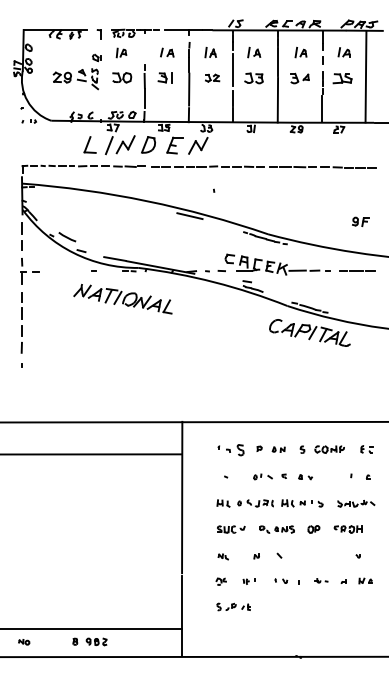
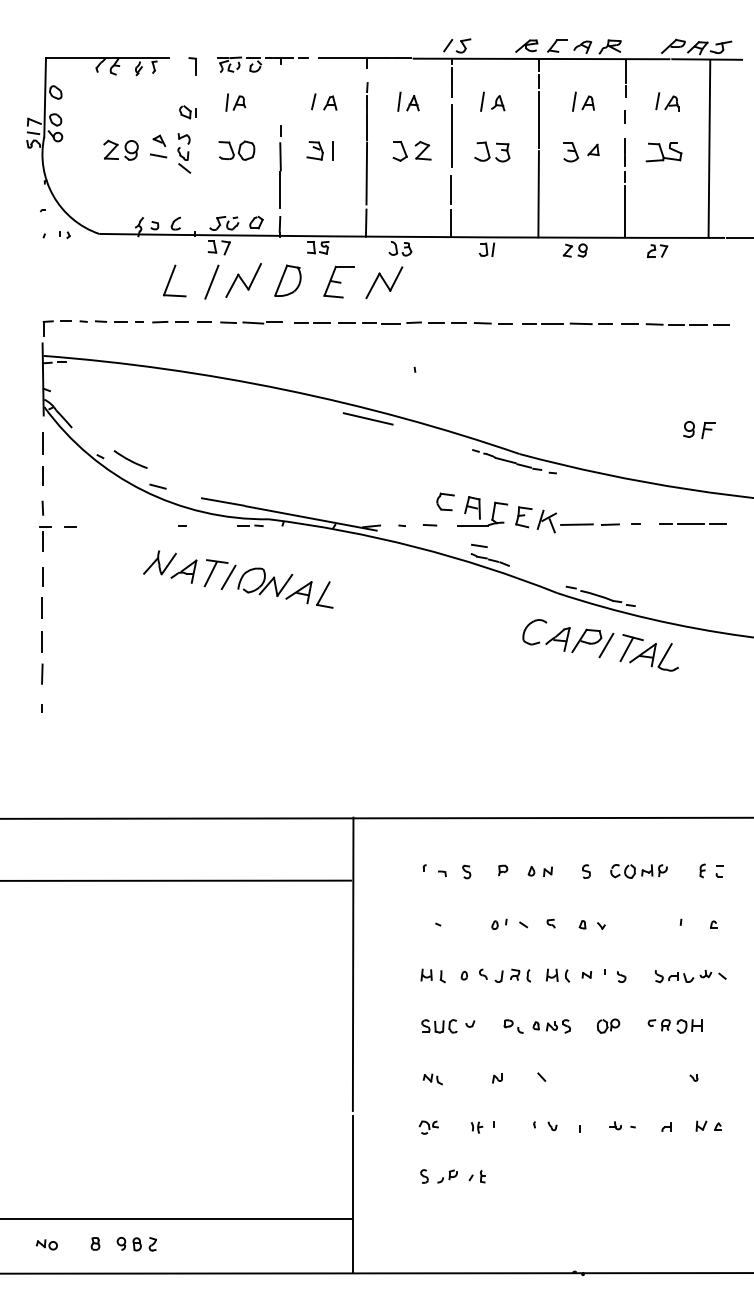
part: (212, 78) -> (411, 152), size x1.43
part: (240, 449) -> (466, 871), size x0.62
part: (89, 641) -> (123, 1243), moved

